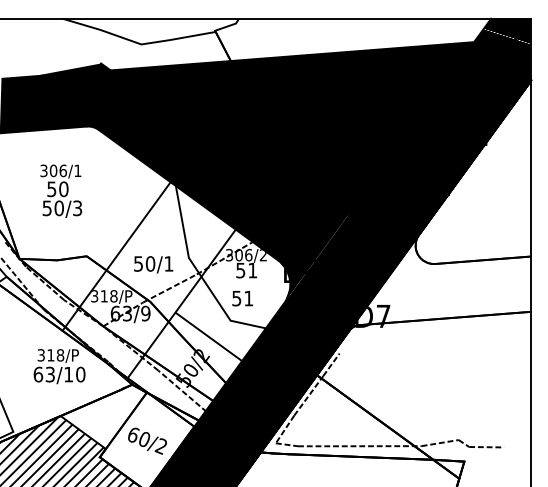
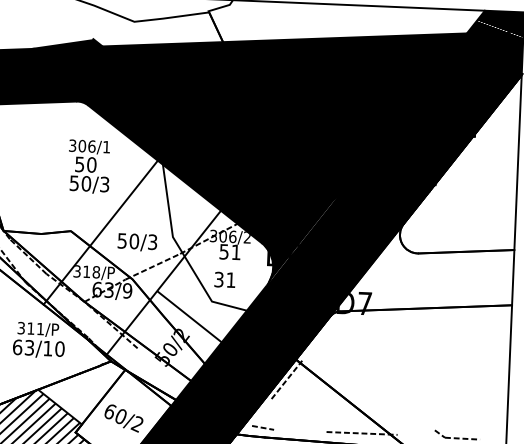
text: (61, 190) -> (89, 166), moved
text: (168, 263) -> (152, 241), 50/1 -> 50/3
text: (236, 297) -> (218, 278), 51 -> 31
text: (60, 355) -> (40, 329), 318/P -> 311/P
line: (331, 364) -> (310, 349), removed
line: (182, 390) -> (160, 369), removed
line: (284, 429) -> (261, 412), removed
line: (439, 443) -> (415, 432), removed
line: (324, 446) -> (300, 431), removed

